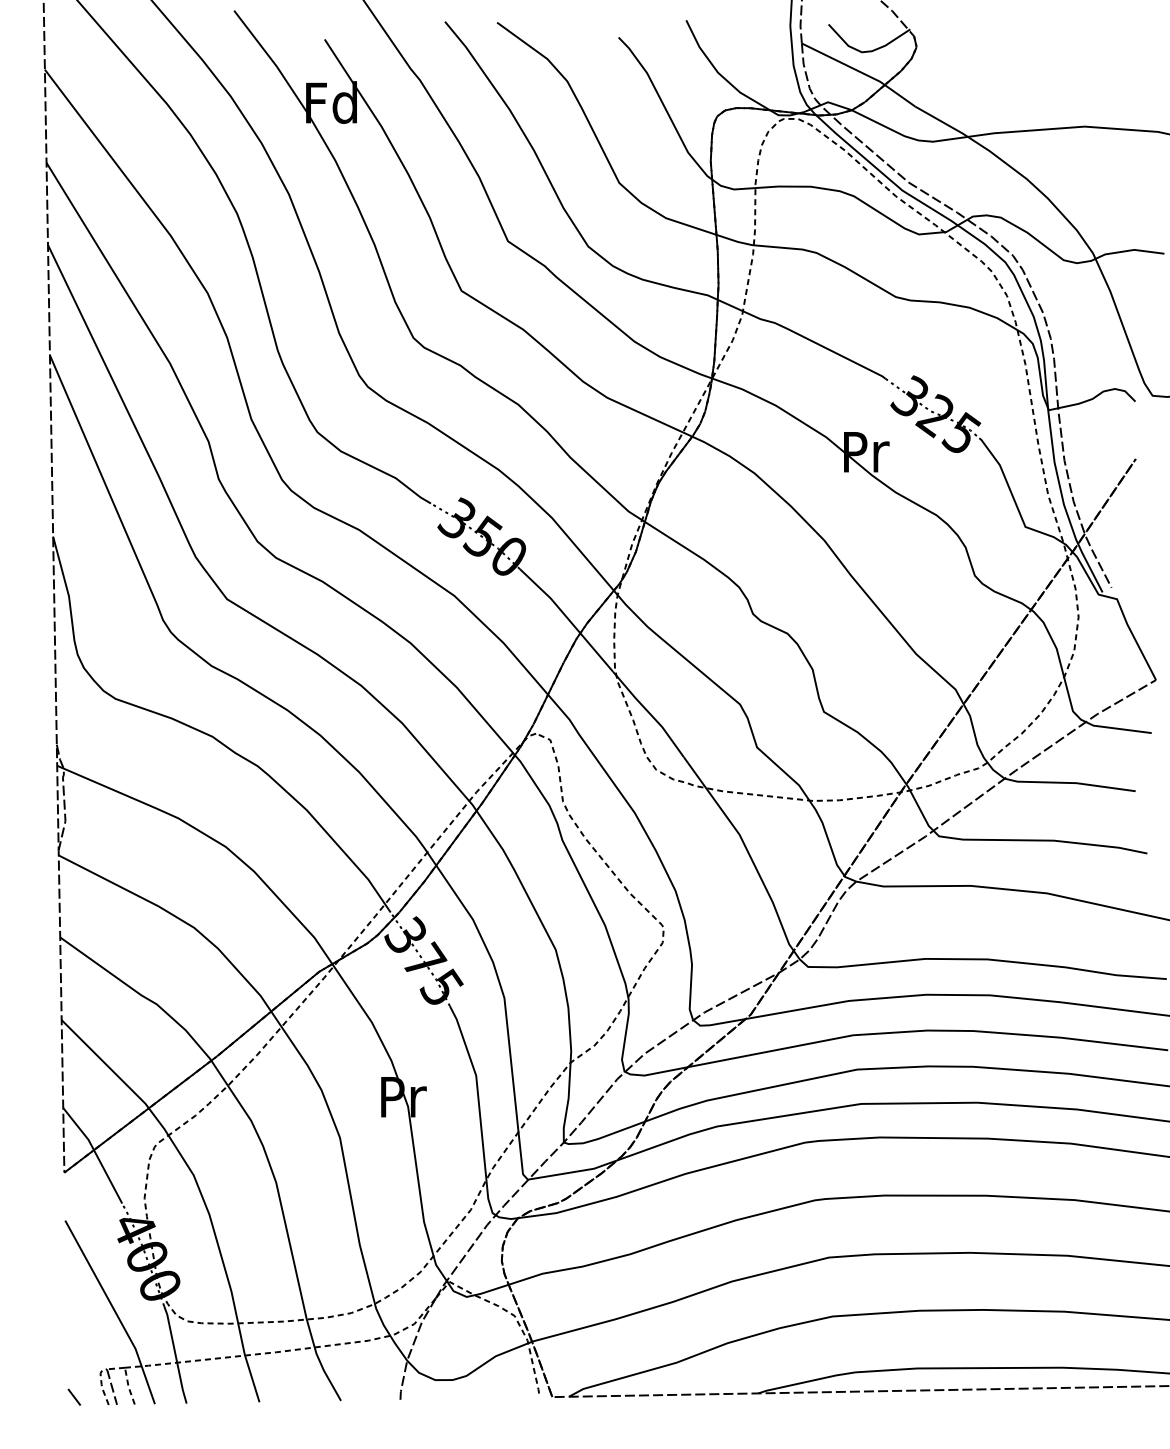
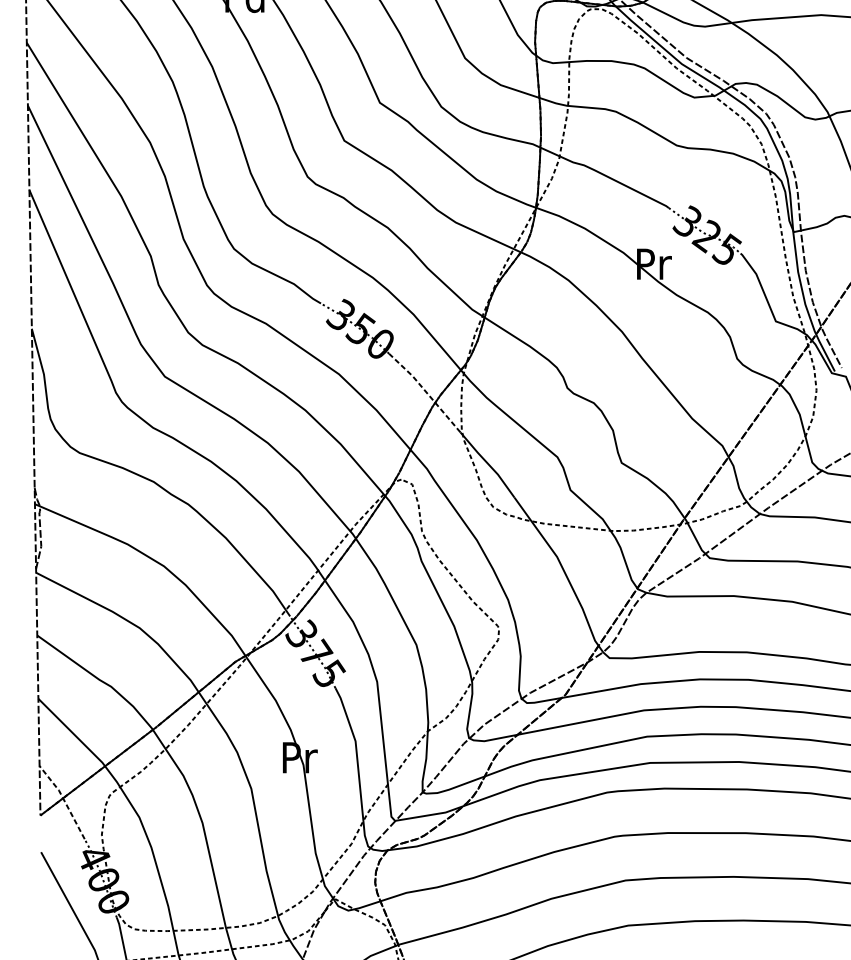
line: (567, 618) -> (425, 391), solid -> dashed
line: (95, 1152) -> (64, 800), solid -> dashed

